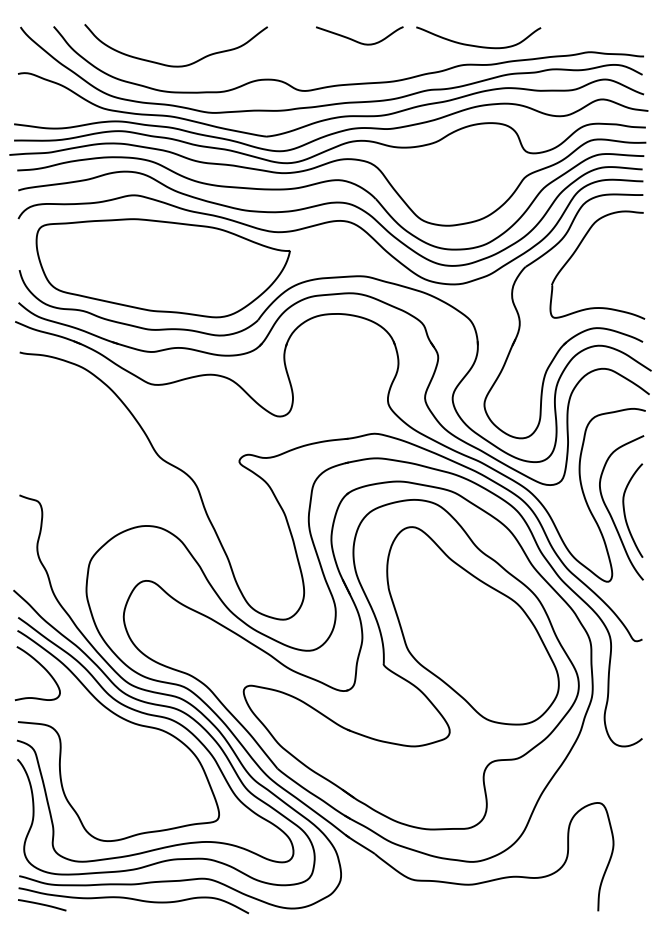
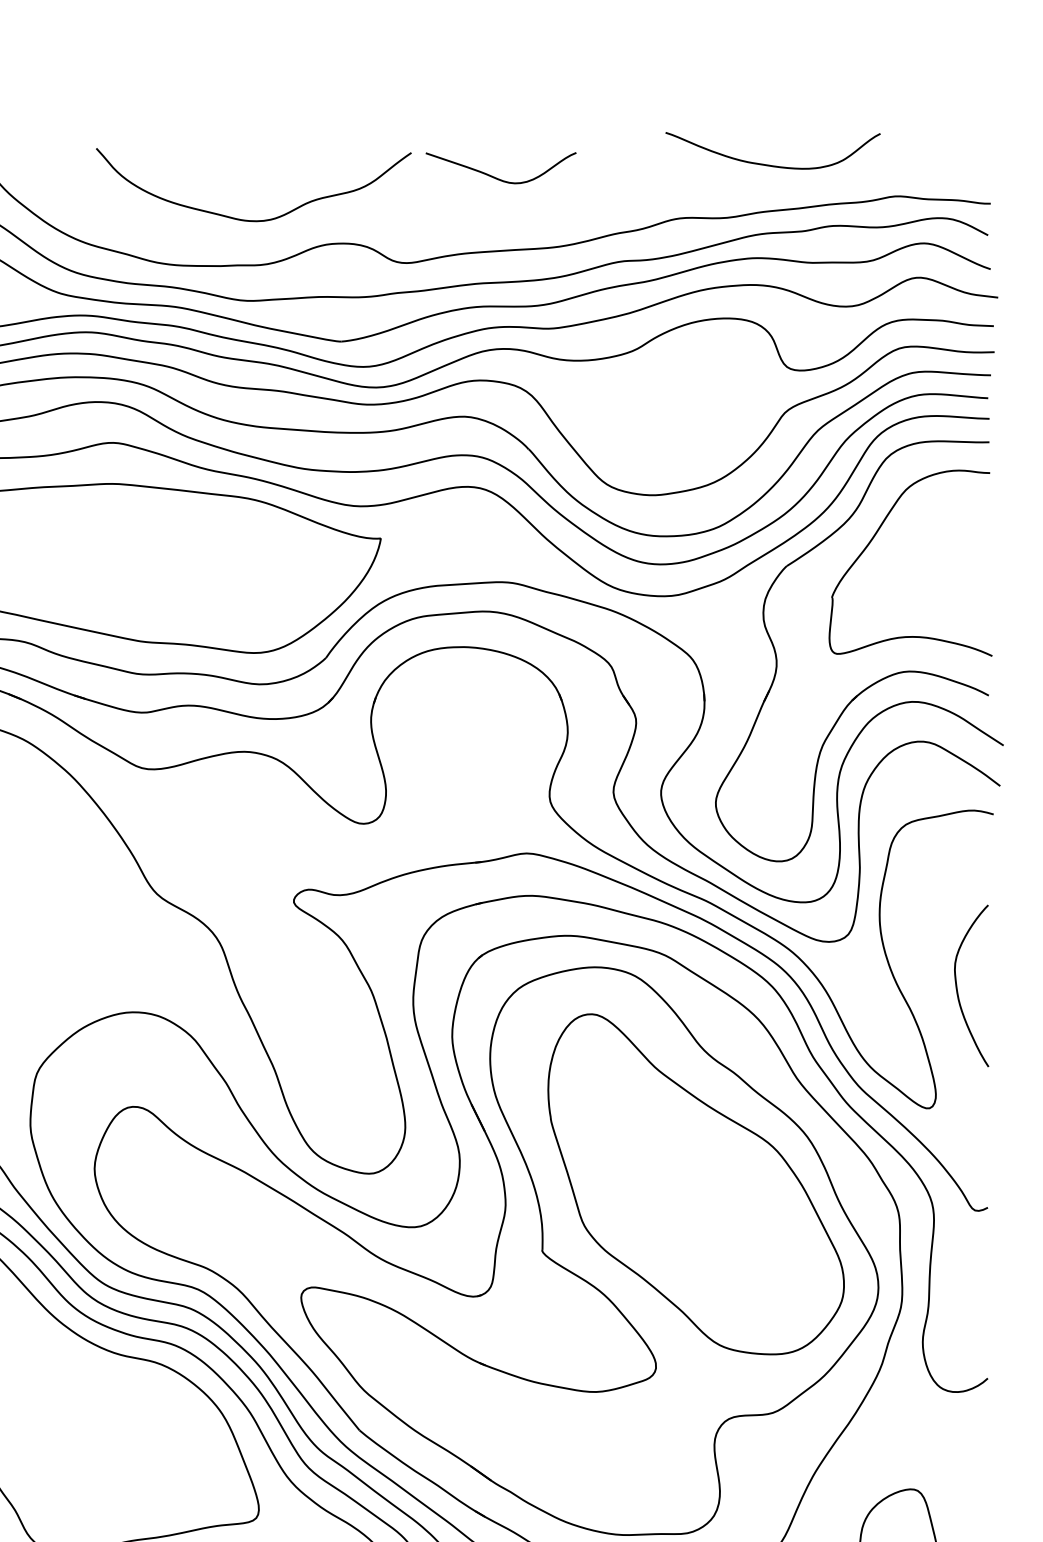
curve: (478, 45) -> (772, 164), moved
curve: (175, 65) -> (252, 219), moved
curve: (610, 512) -> (932, 989), removed

